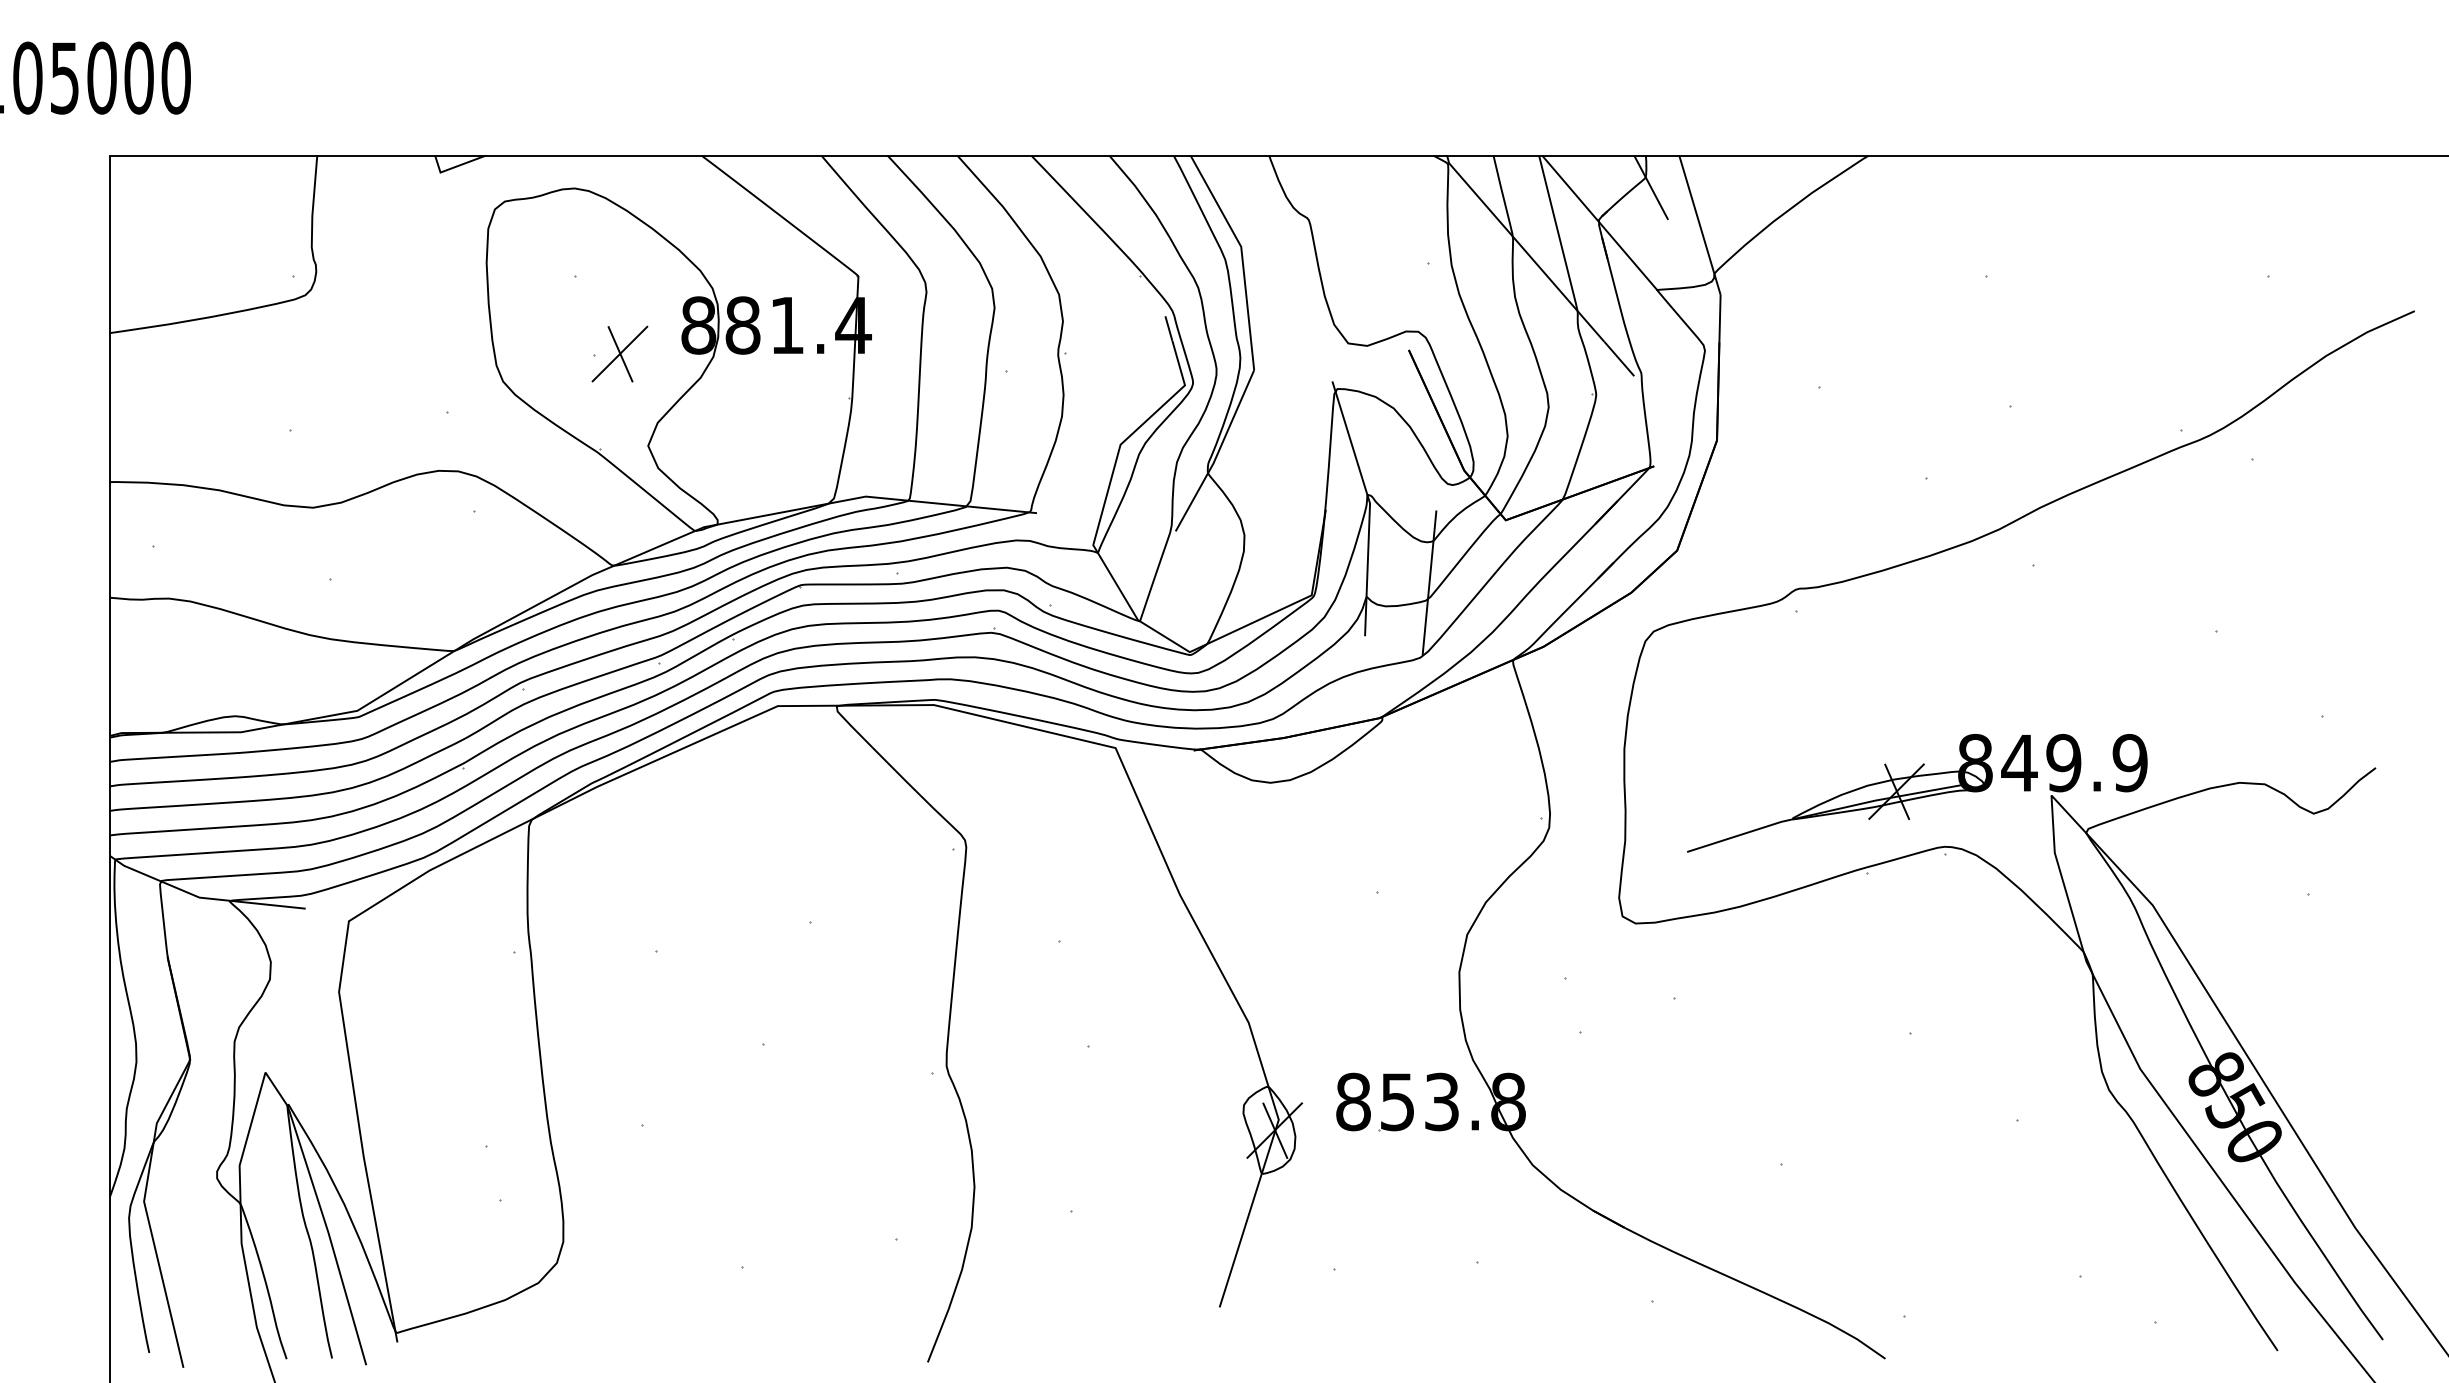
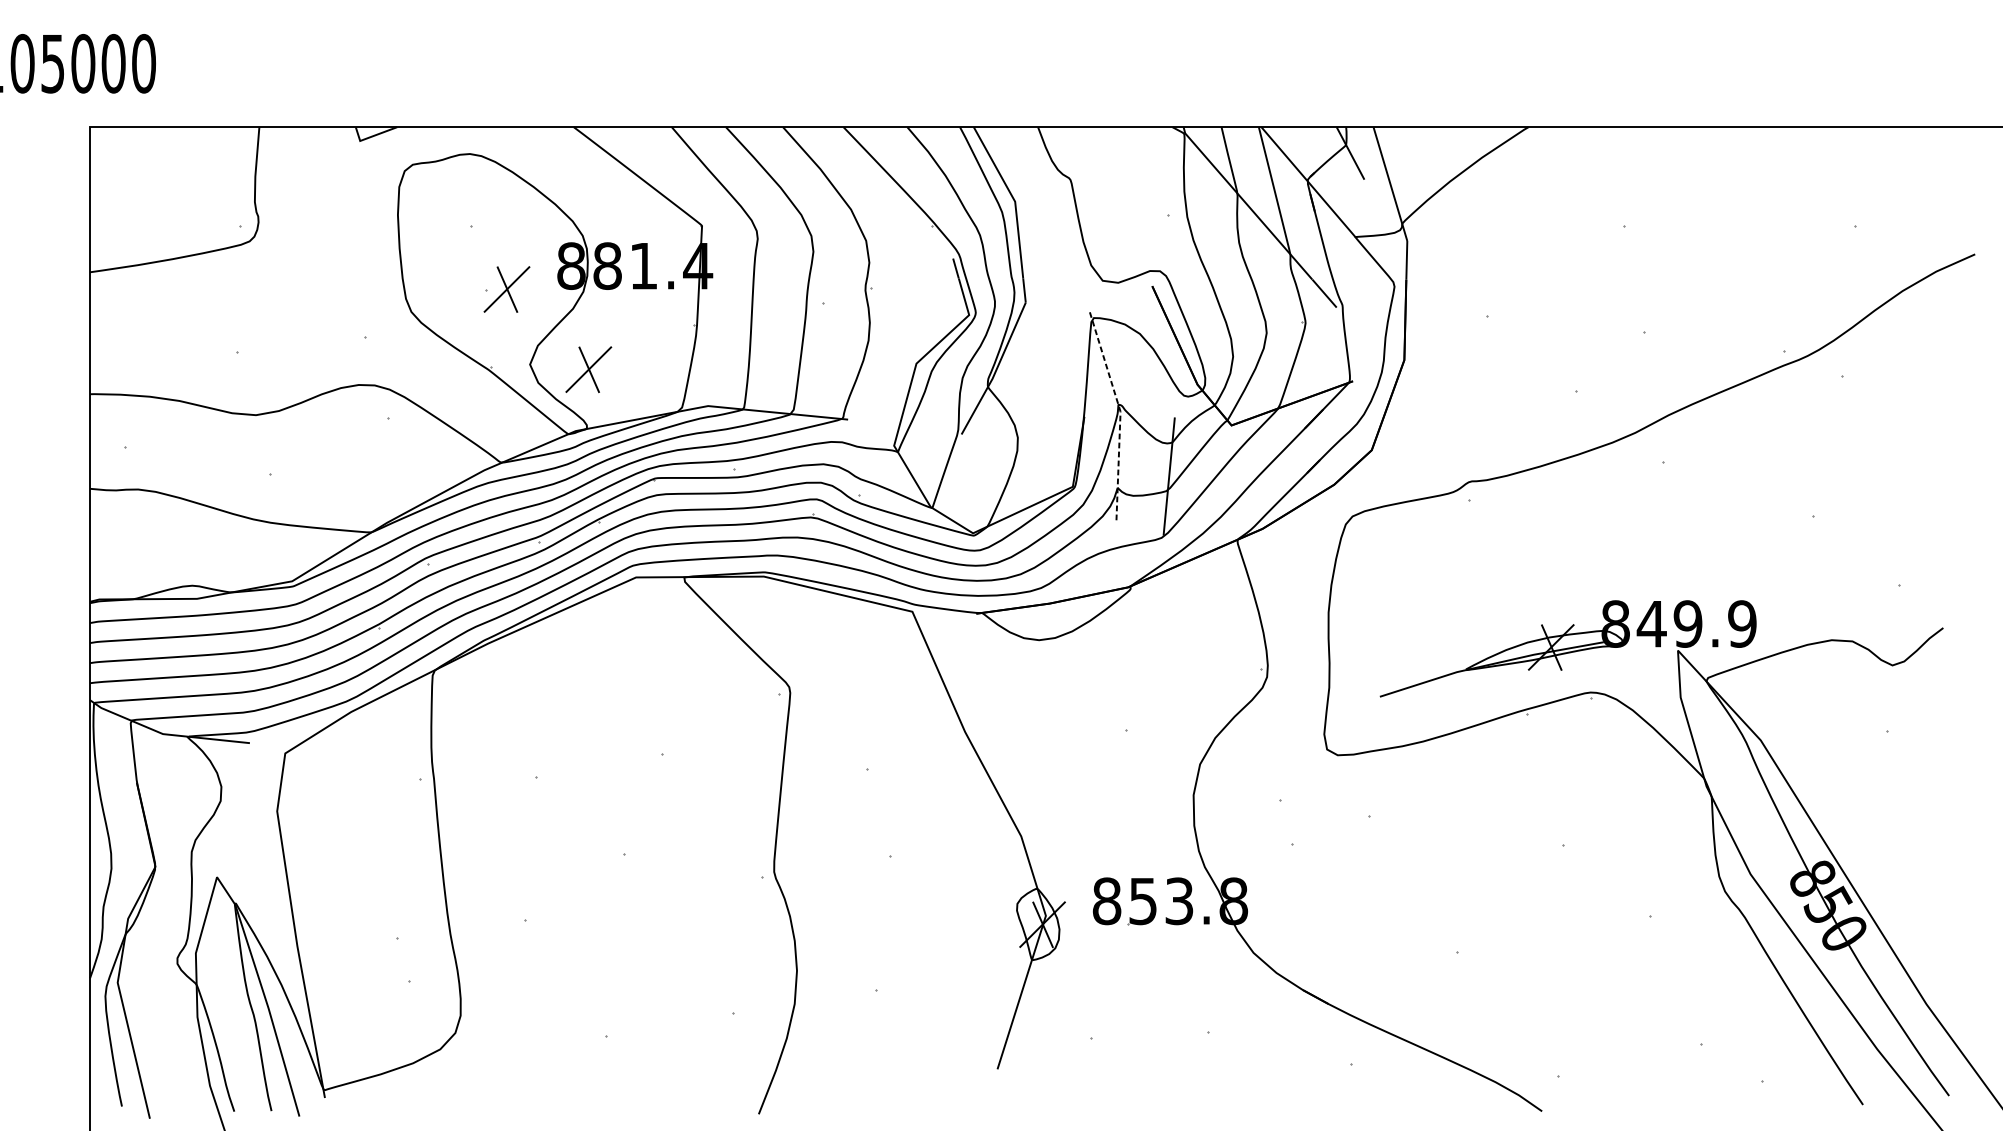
part: (719, 451) -> (588, 369), added
line: (1369, 505) -> (1120, 413), solid -> dashed

